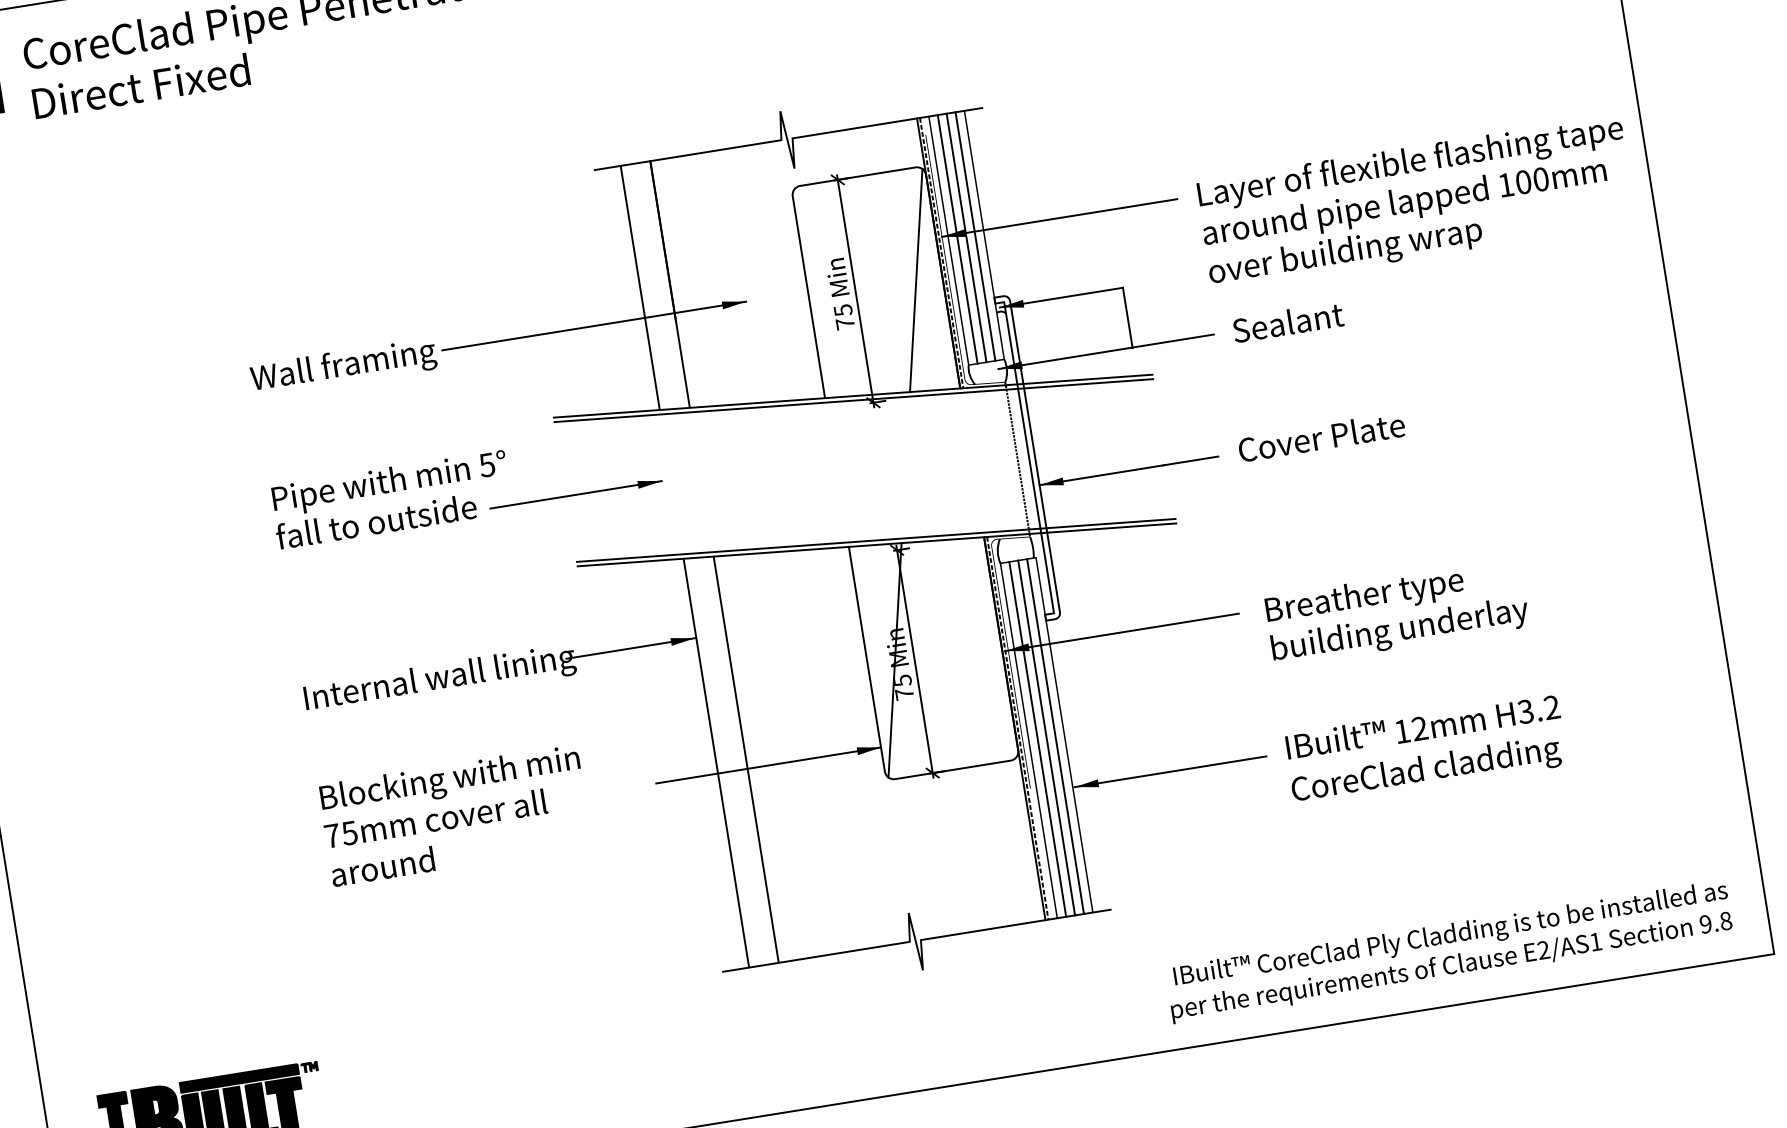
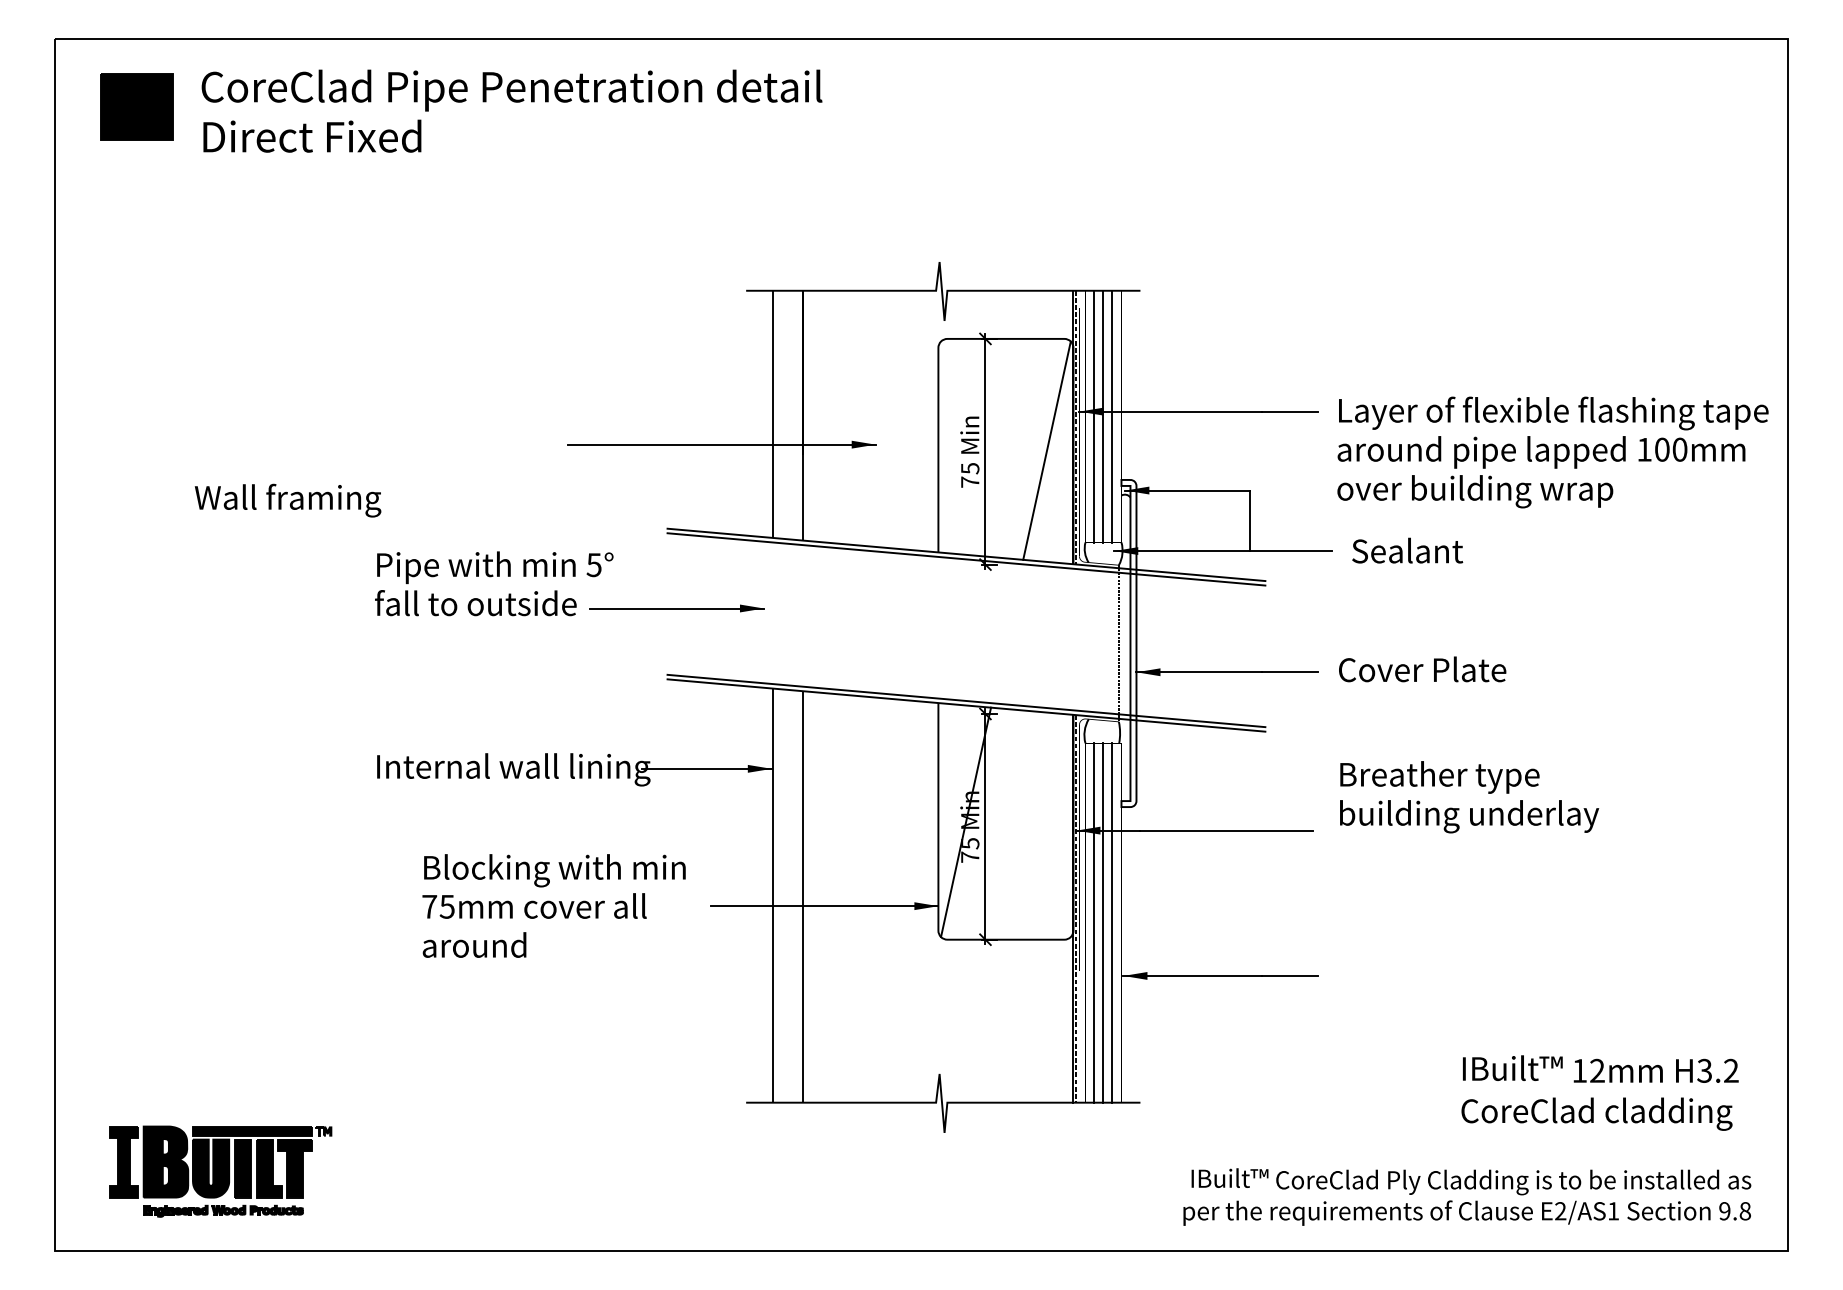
text: (343, 367) -> (287, 500), moved
text: (1397, 612) -> (1469, 797), moved
text: (1425, 749) -> (1599, 1092), moved
text: (454, 815) -> (553, 905), moved

